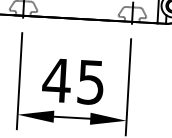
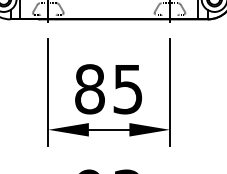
text: (56, 80) -> (89, 89), 45 -> 85

